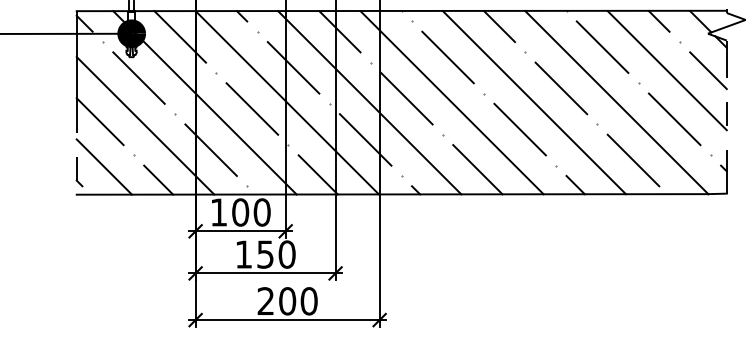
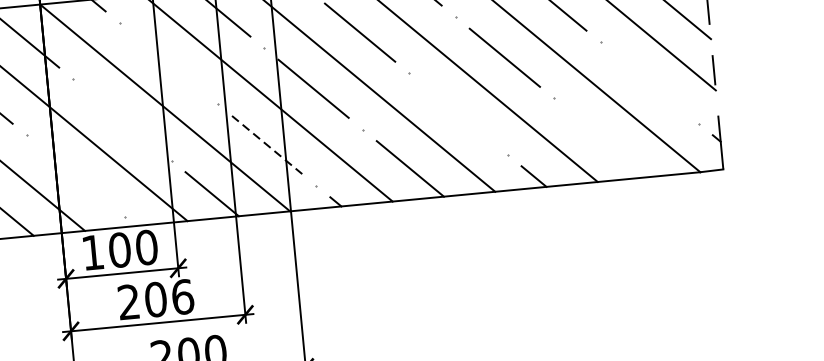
line: (293, 67) -> (168, 63), removed
line: (252, 108) -> (122, 119), removed
line: (674, 119) -> (649, 83), removed
line: (519, 129) -> (457, 113), removed
line: (366, 140) -> (268, 145), solid -> dashed
line: (210, 149) -> (74, 175), removed
line: (633, 160) -> (603, 139), removed
text: (265, 254) -> (155, 299), 150 -> 206

